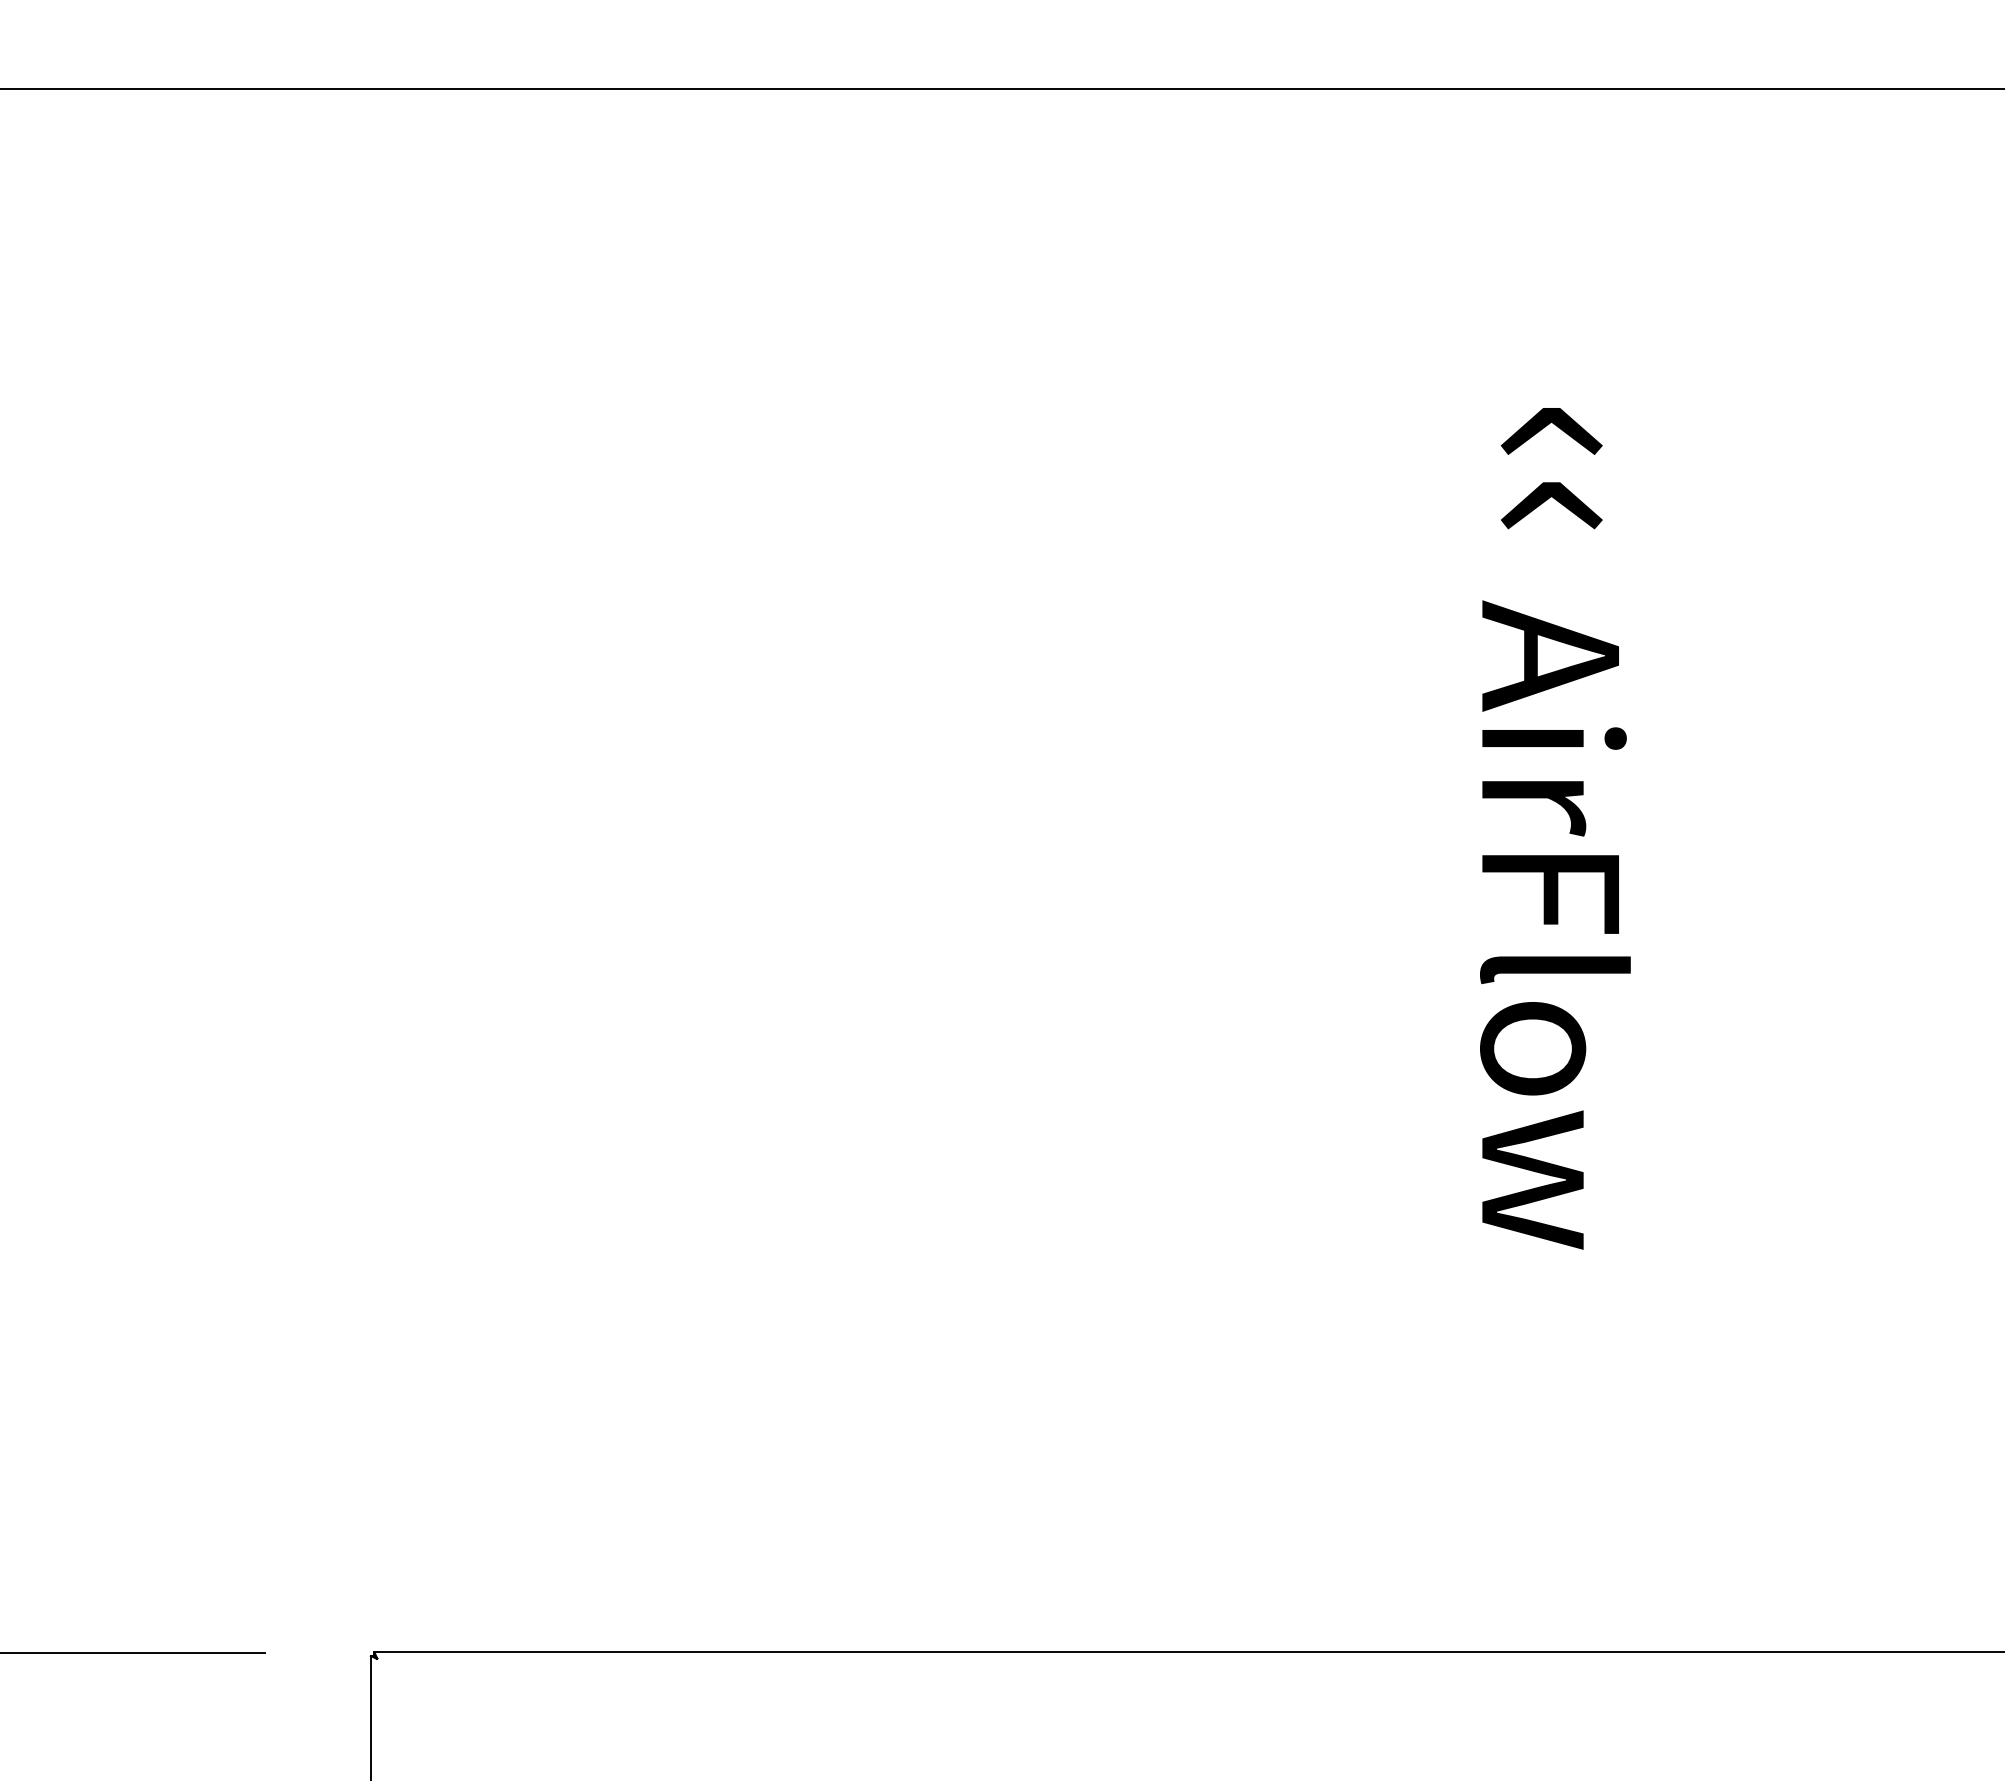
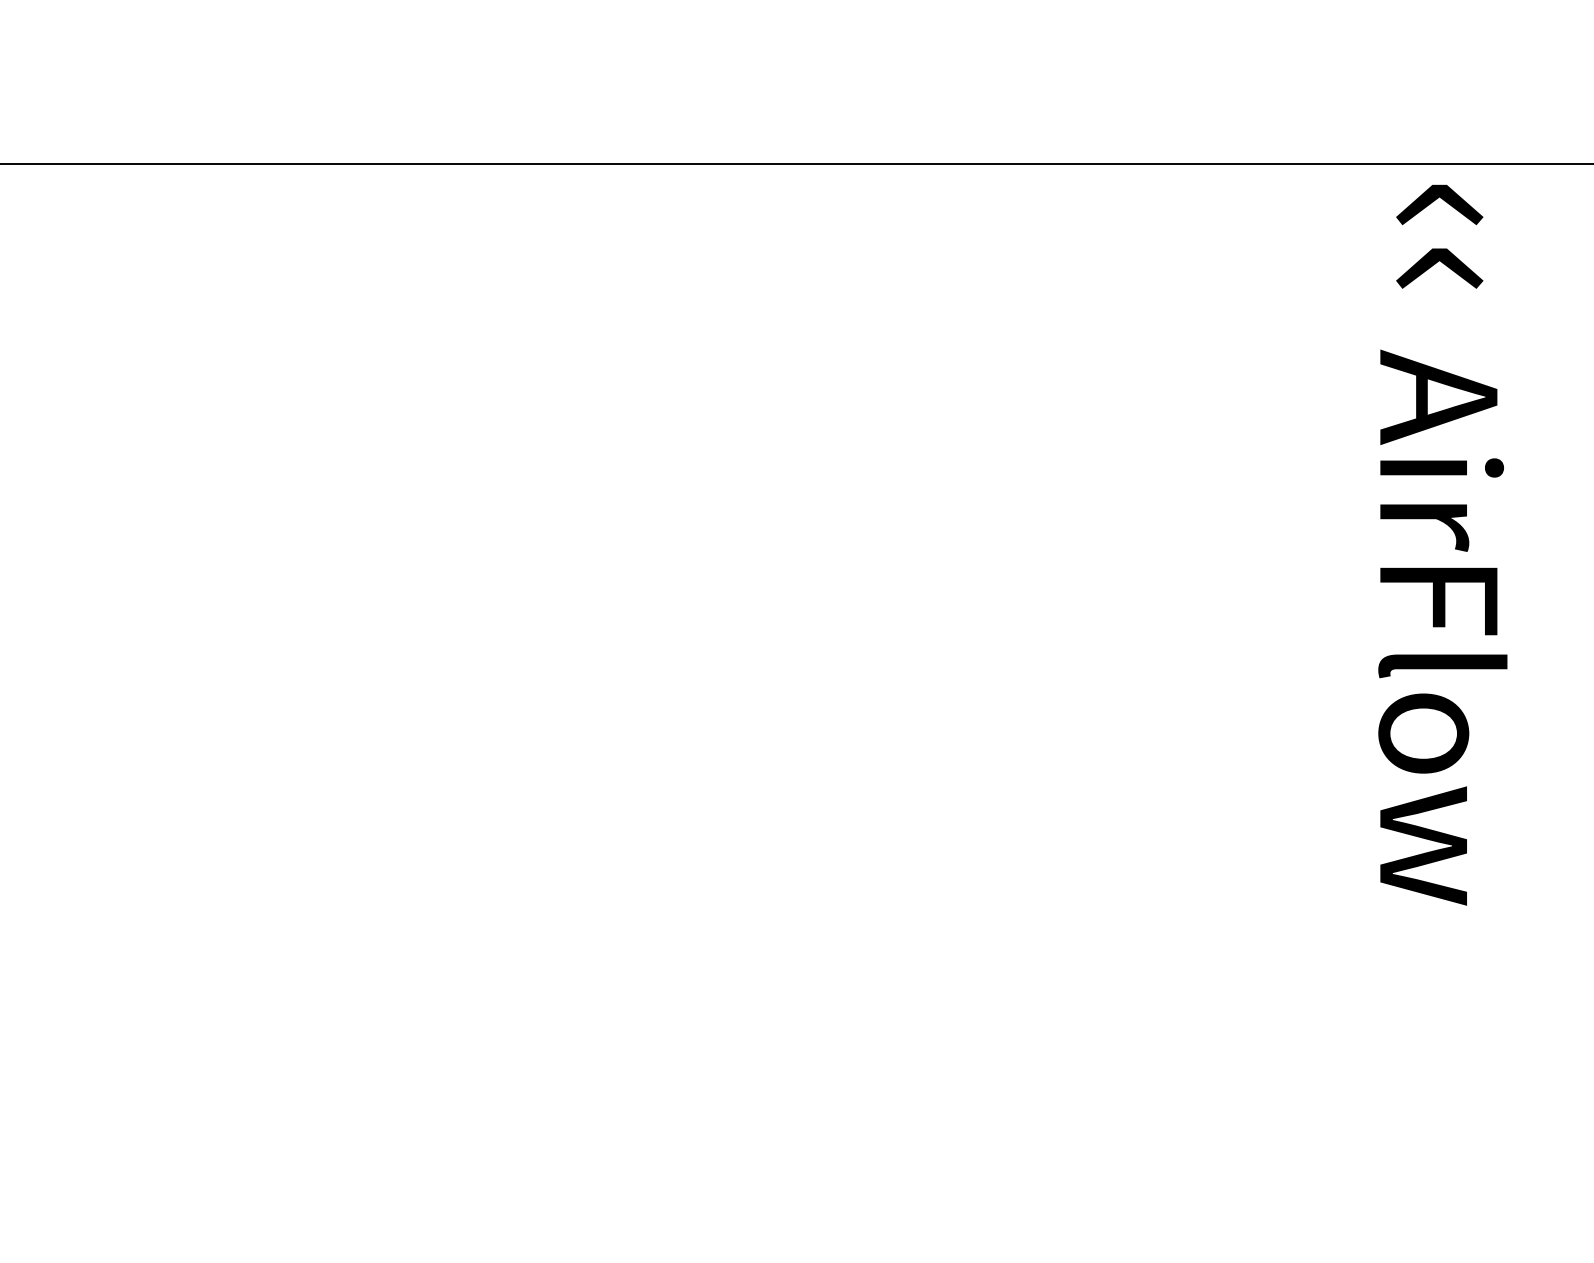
text: (1555, 828) -> (1442, 544), moved

